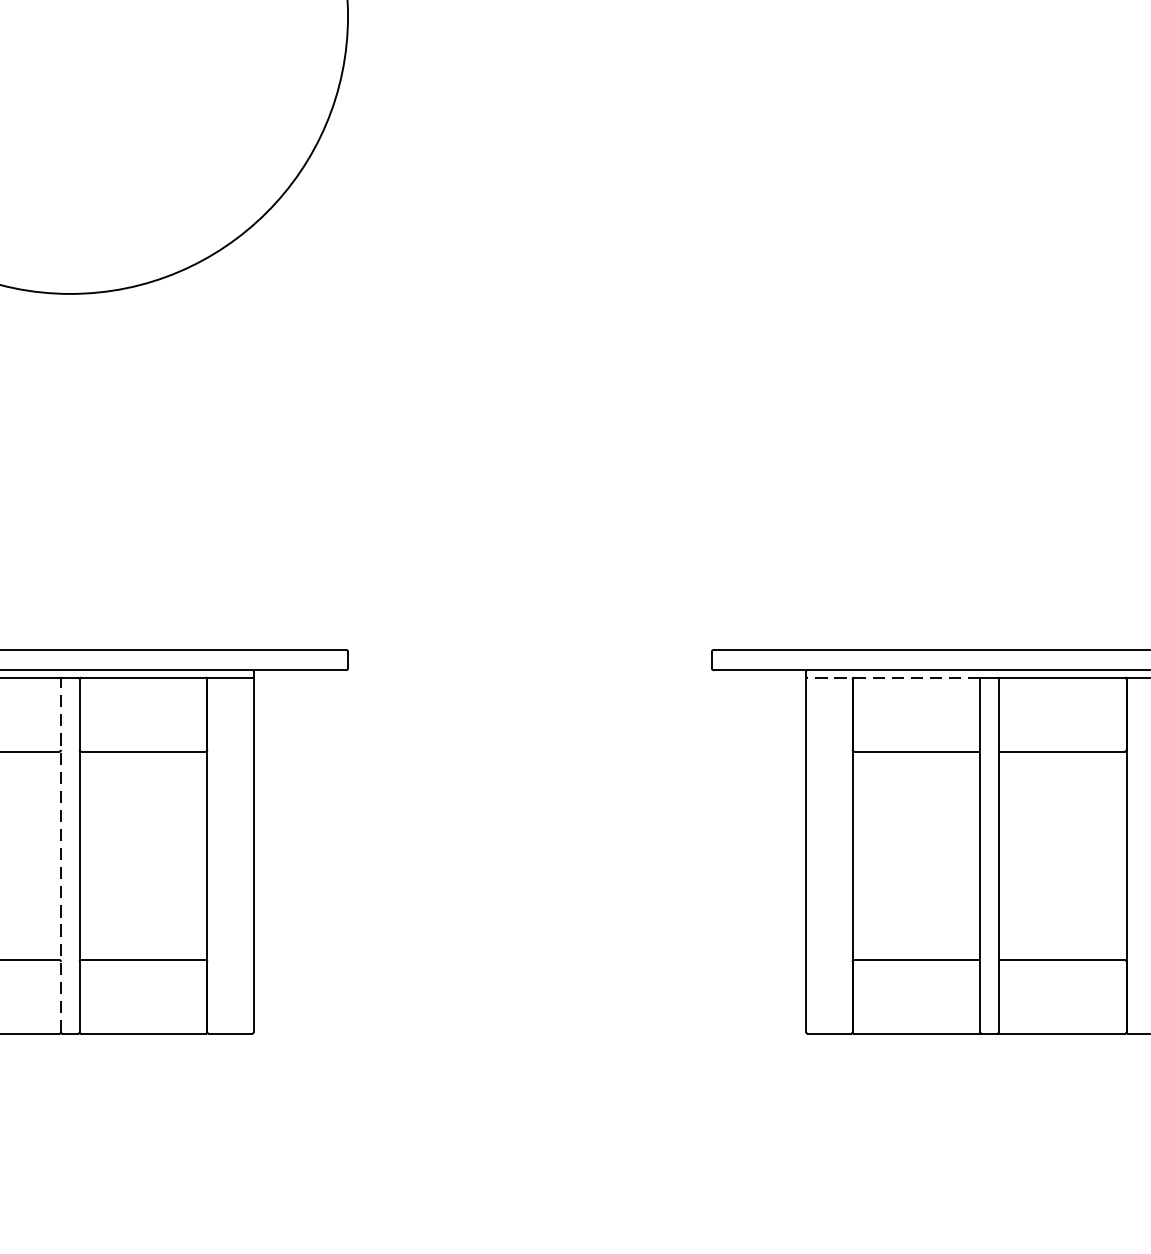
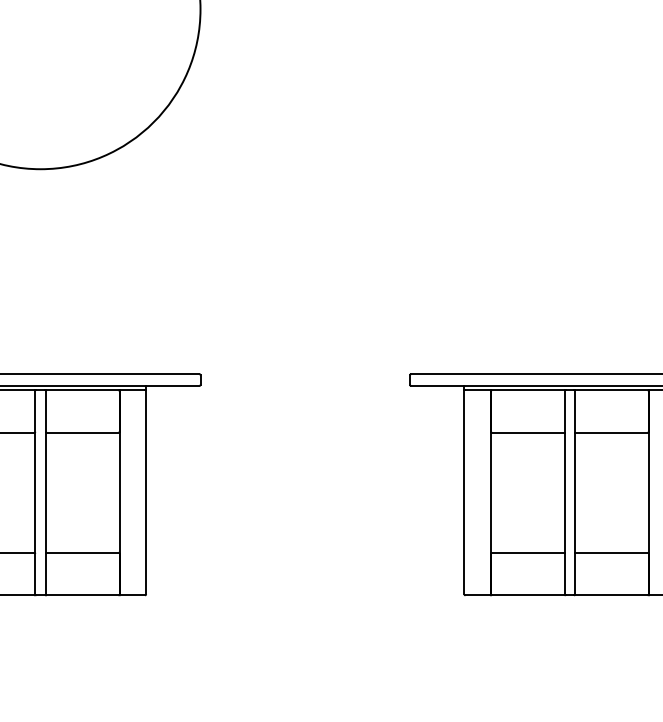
line: (893, 678) -> (514, 390), dashed -> solid
line: (61, 853) -> (35, 491), dashed -> solid

